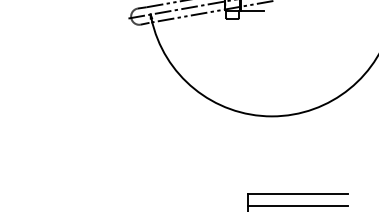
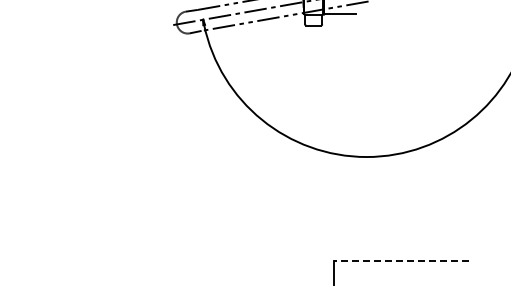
line: (297, 193) -> (401, 260), solid -> dashed
line: (297, 205) -> (401, 277), removed

